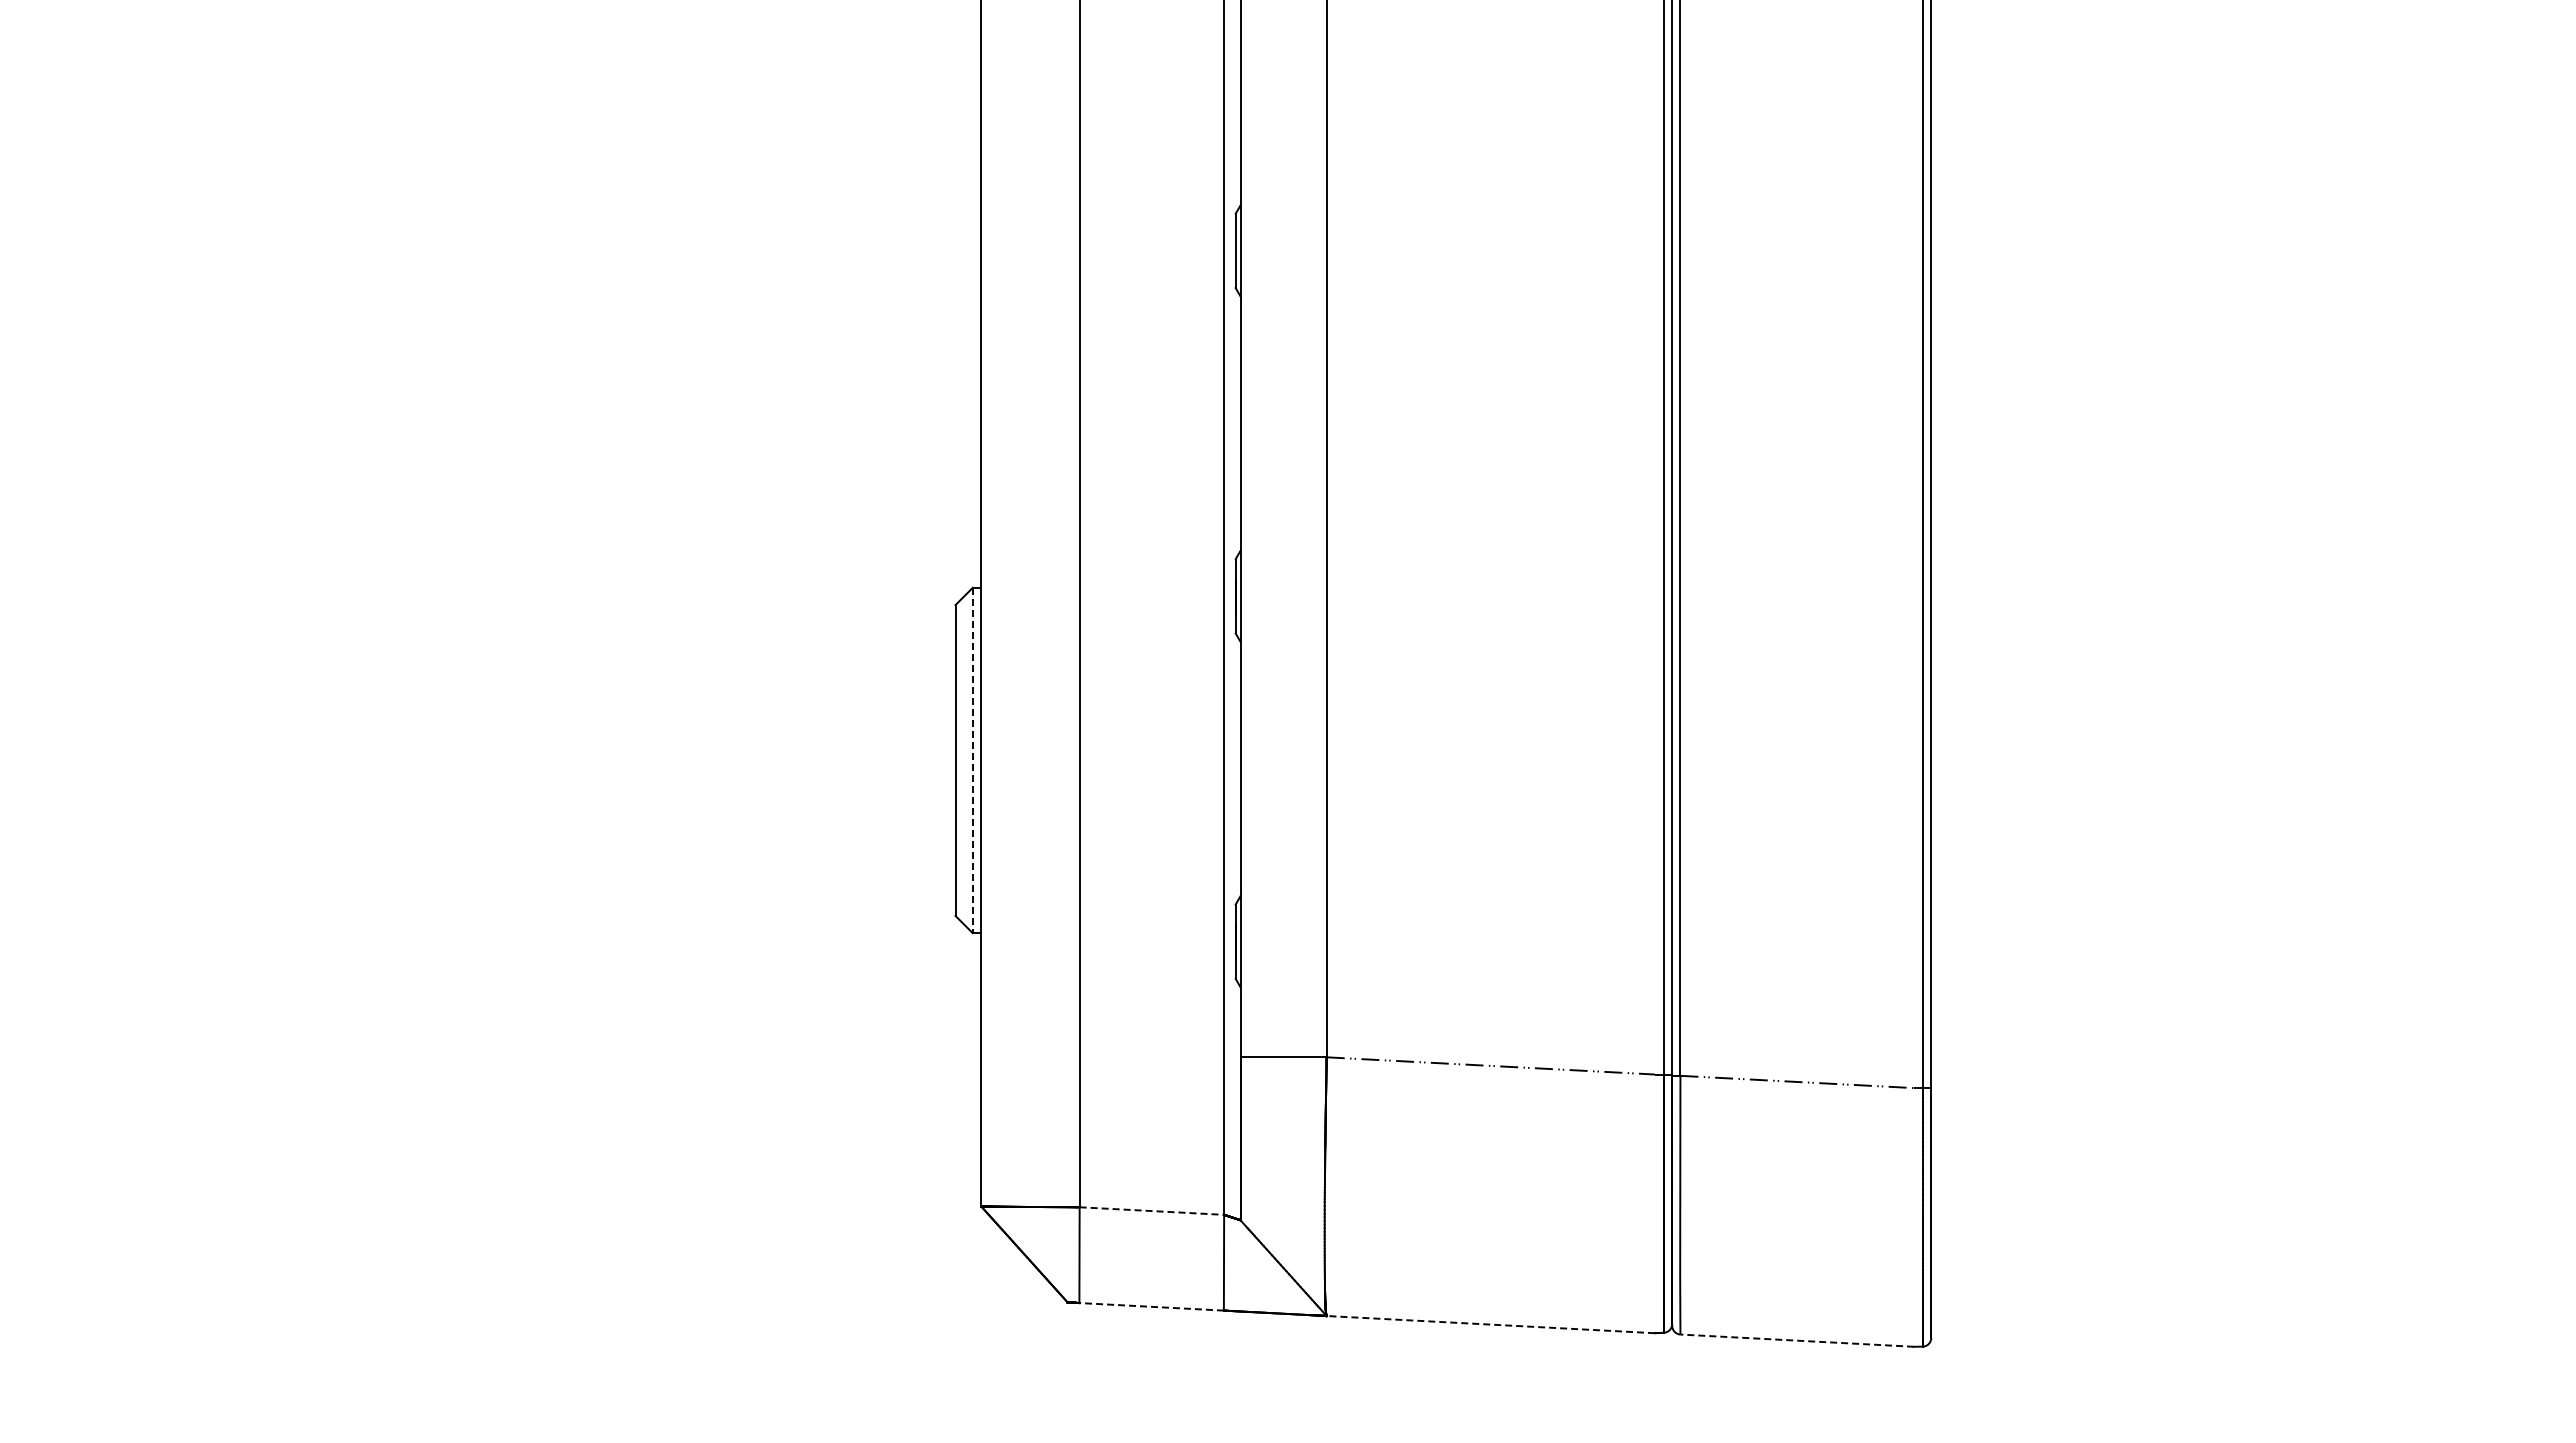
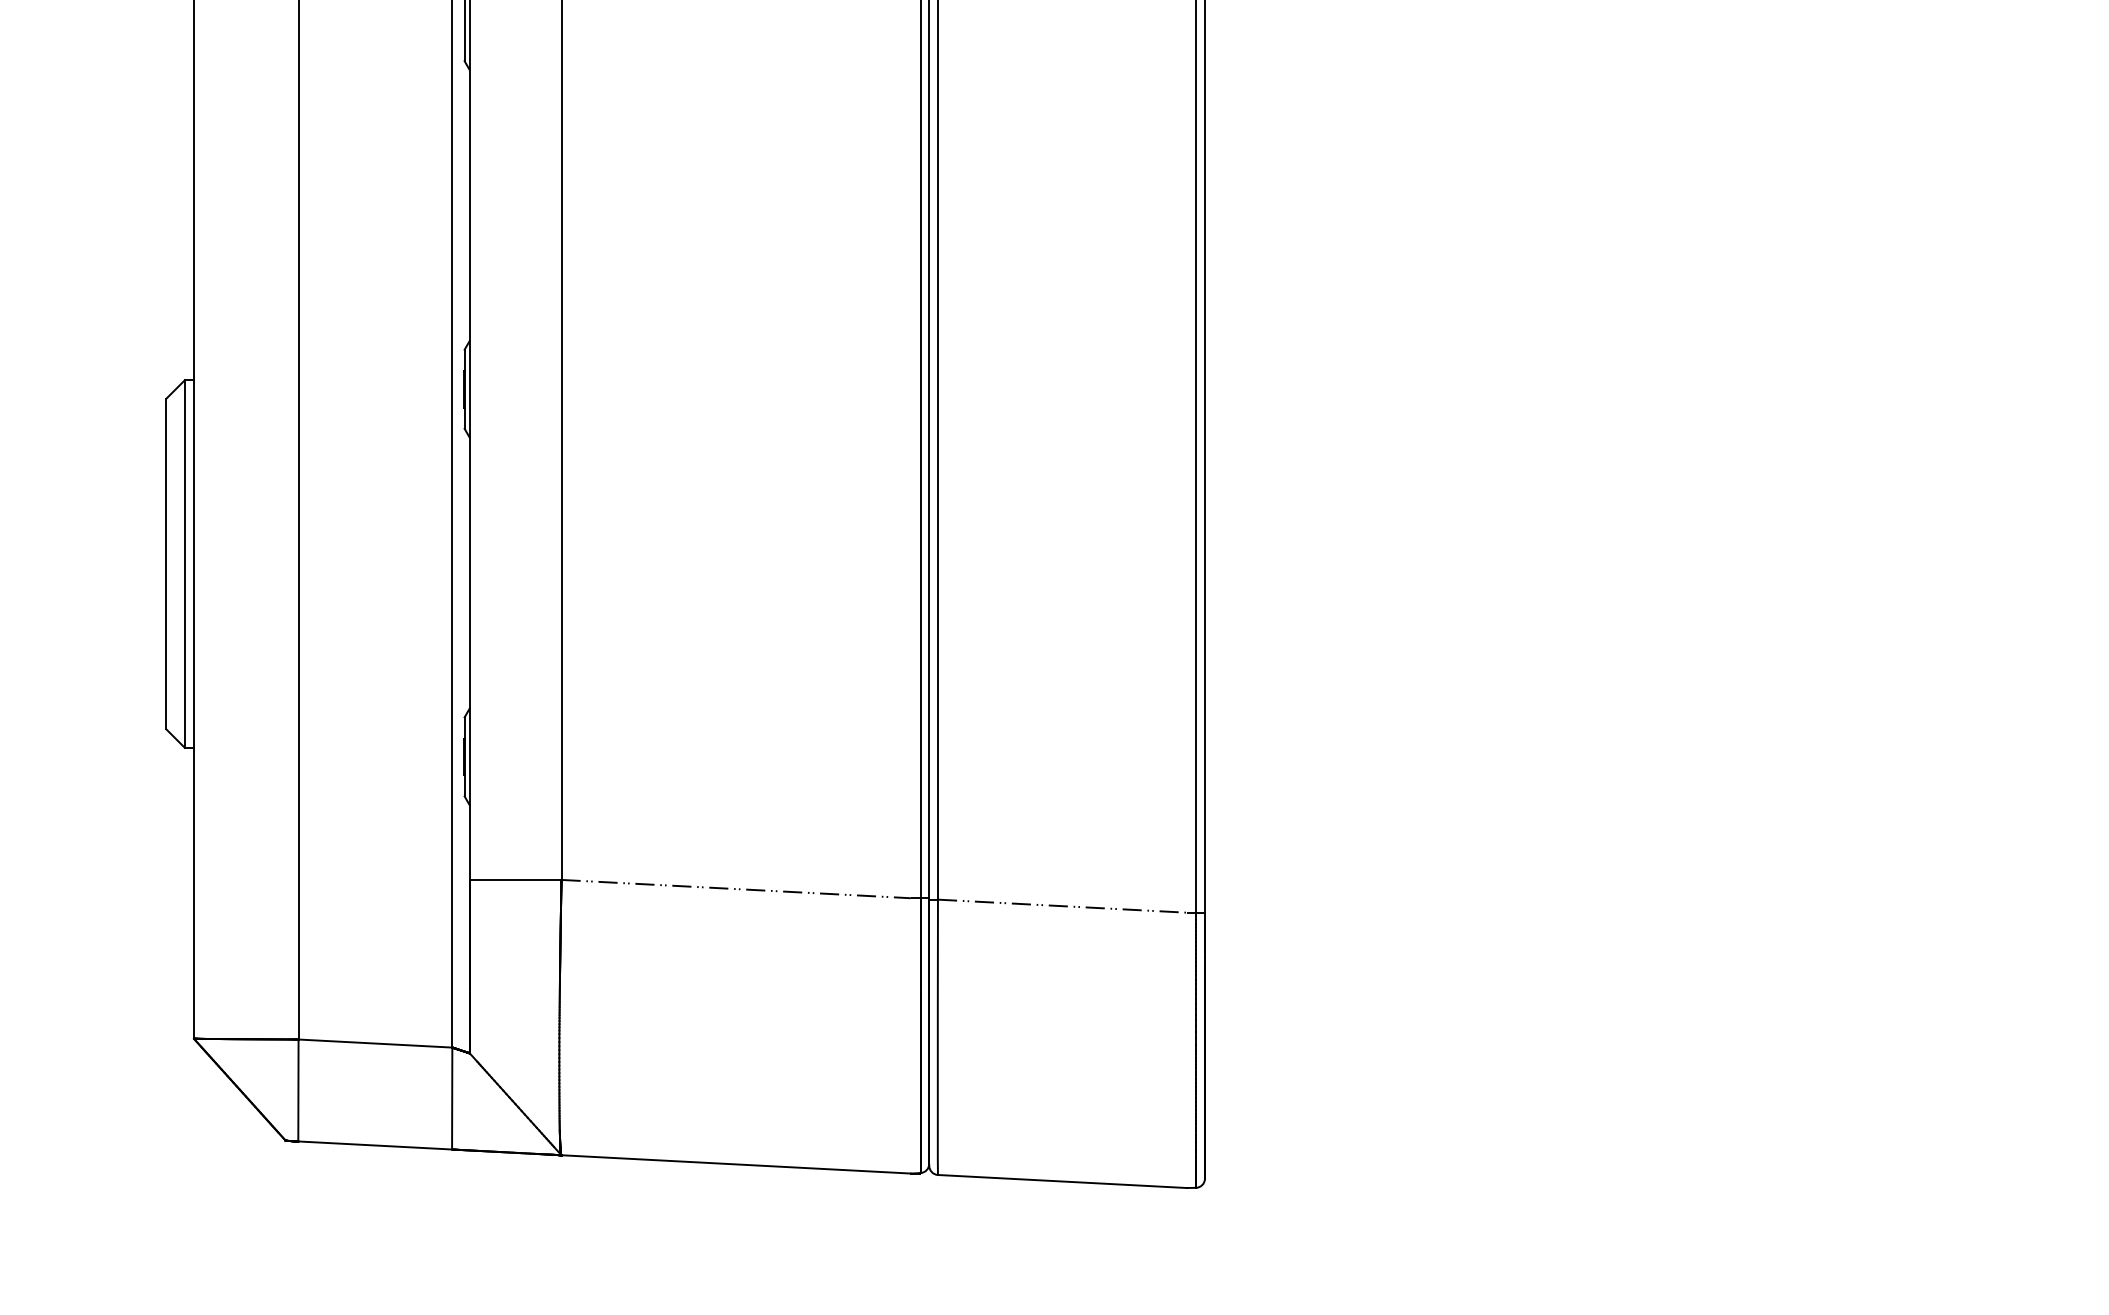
line: (972, 760) -> (184, 564), dashed -> solid
line: (1152, 1211) -> (376, 1044), dashed -> solid
line: (1151, 1306) -> (375, 1145), dashed -> solid
line: (1490, 1324) -> (735, 1164), dashed -> solid
line: (1797, 1340) -> (1062, 1181), dashed -> solid

